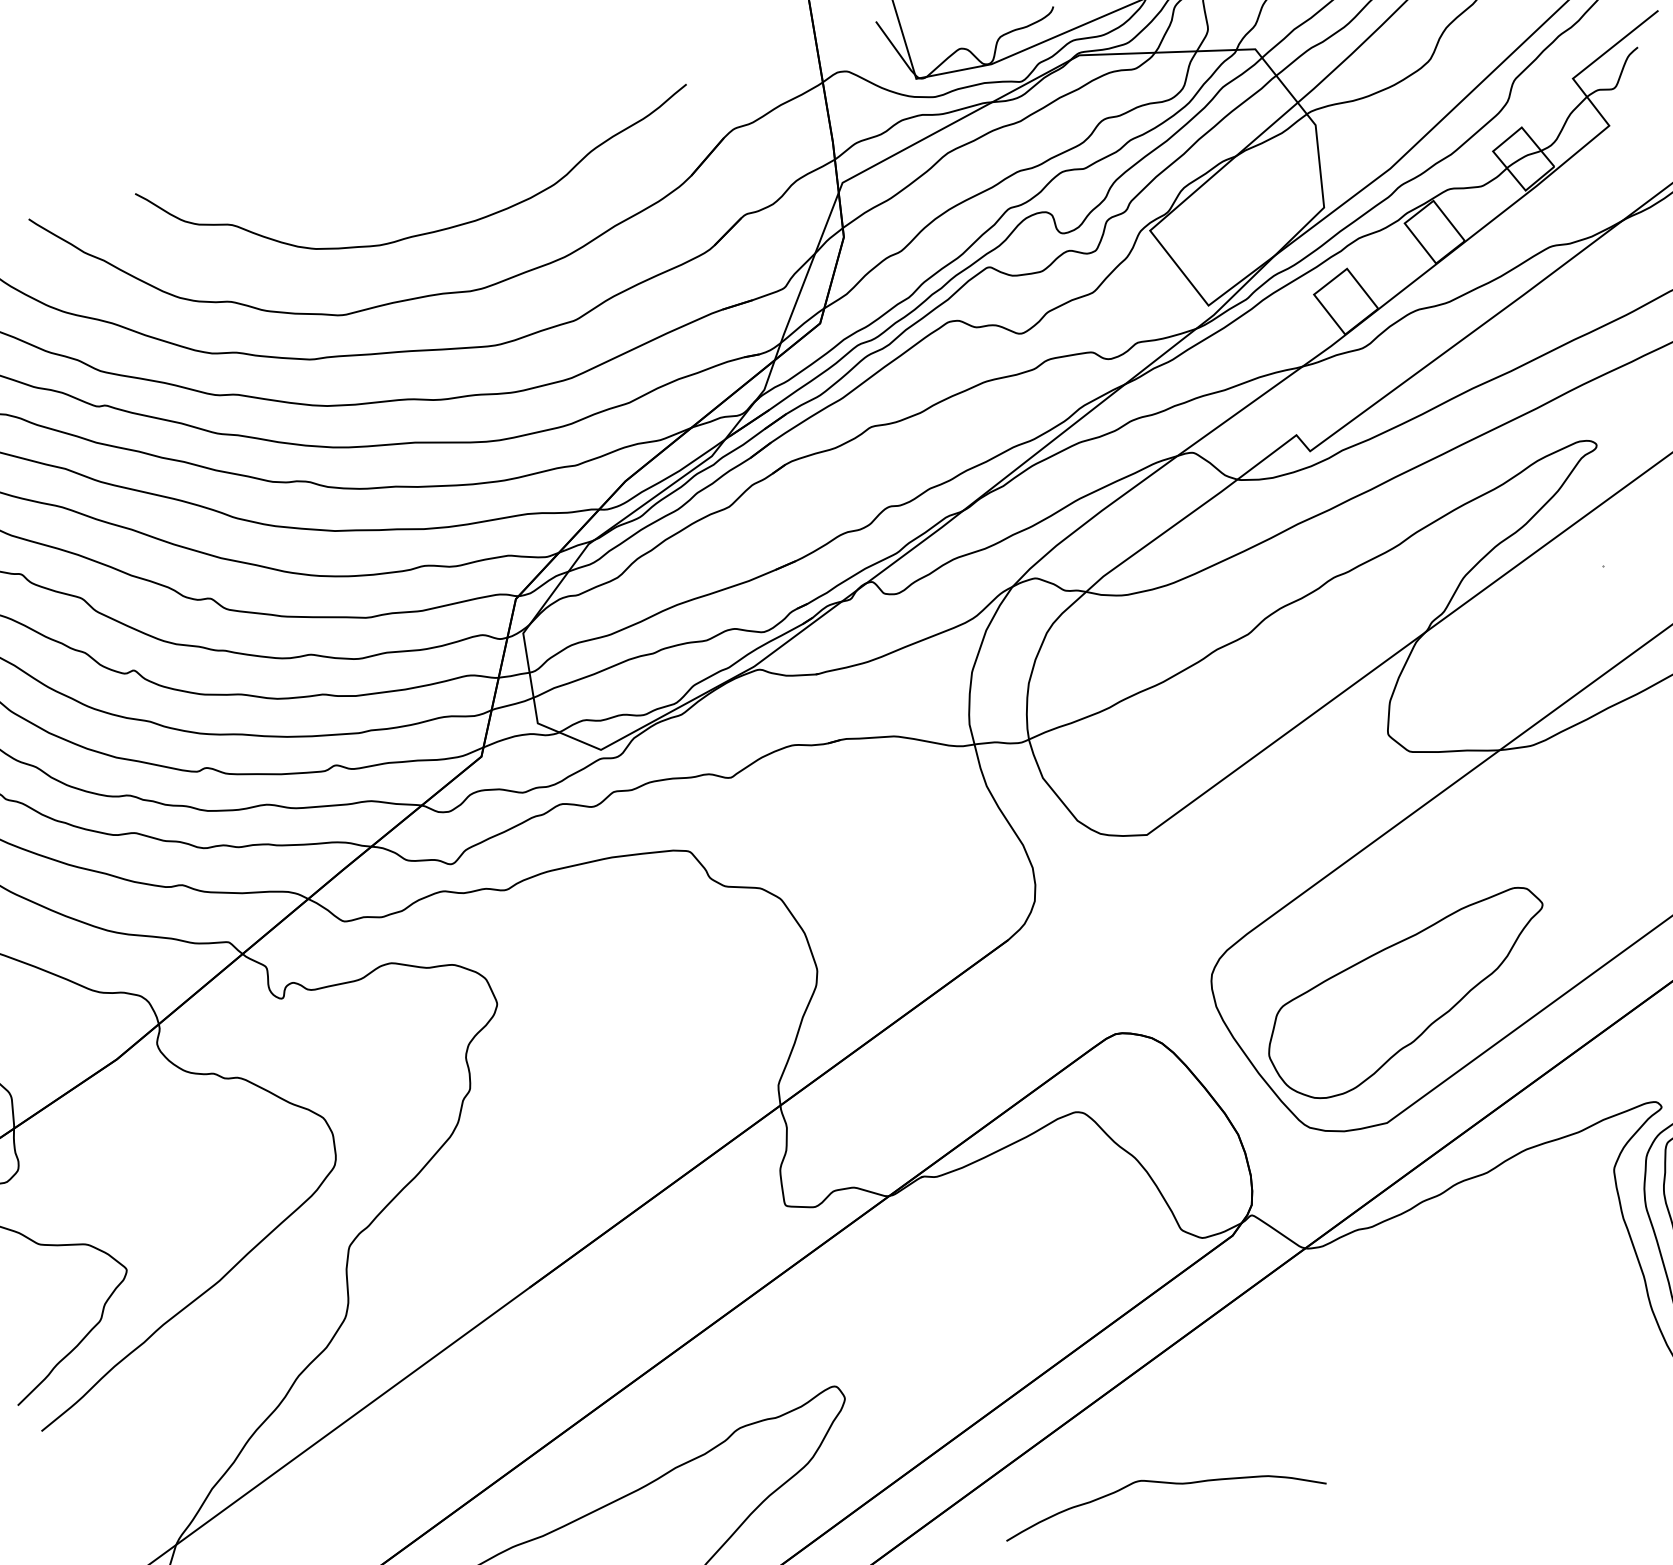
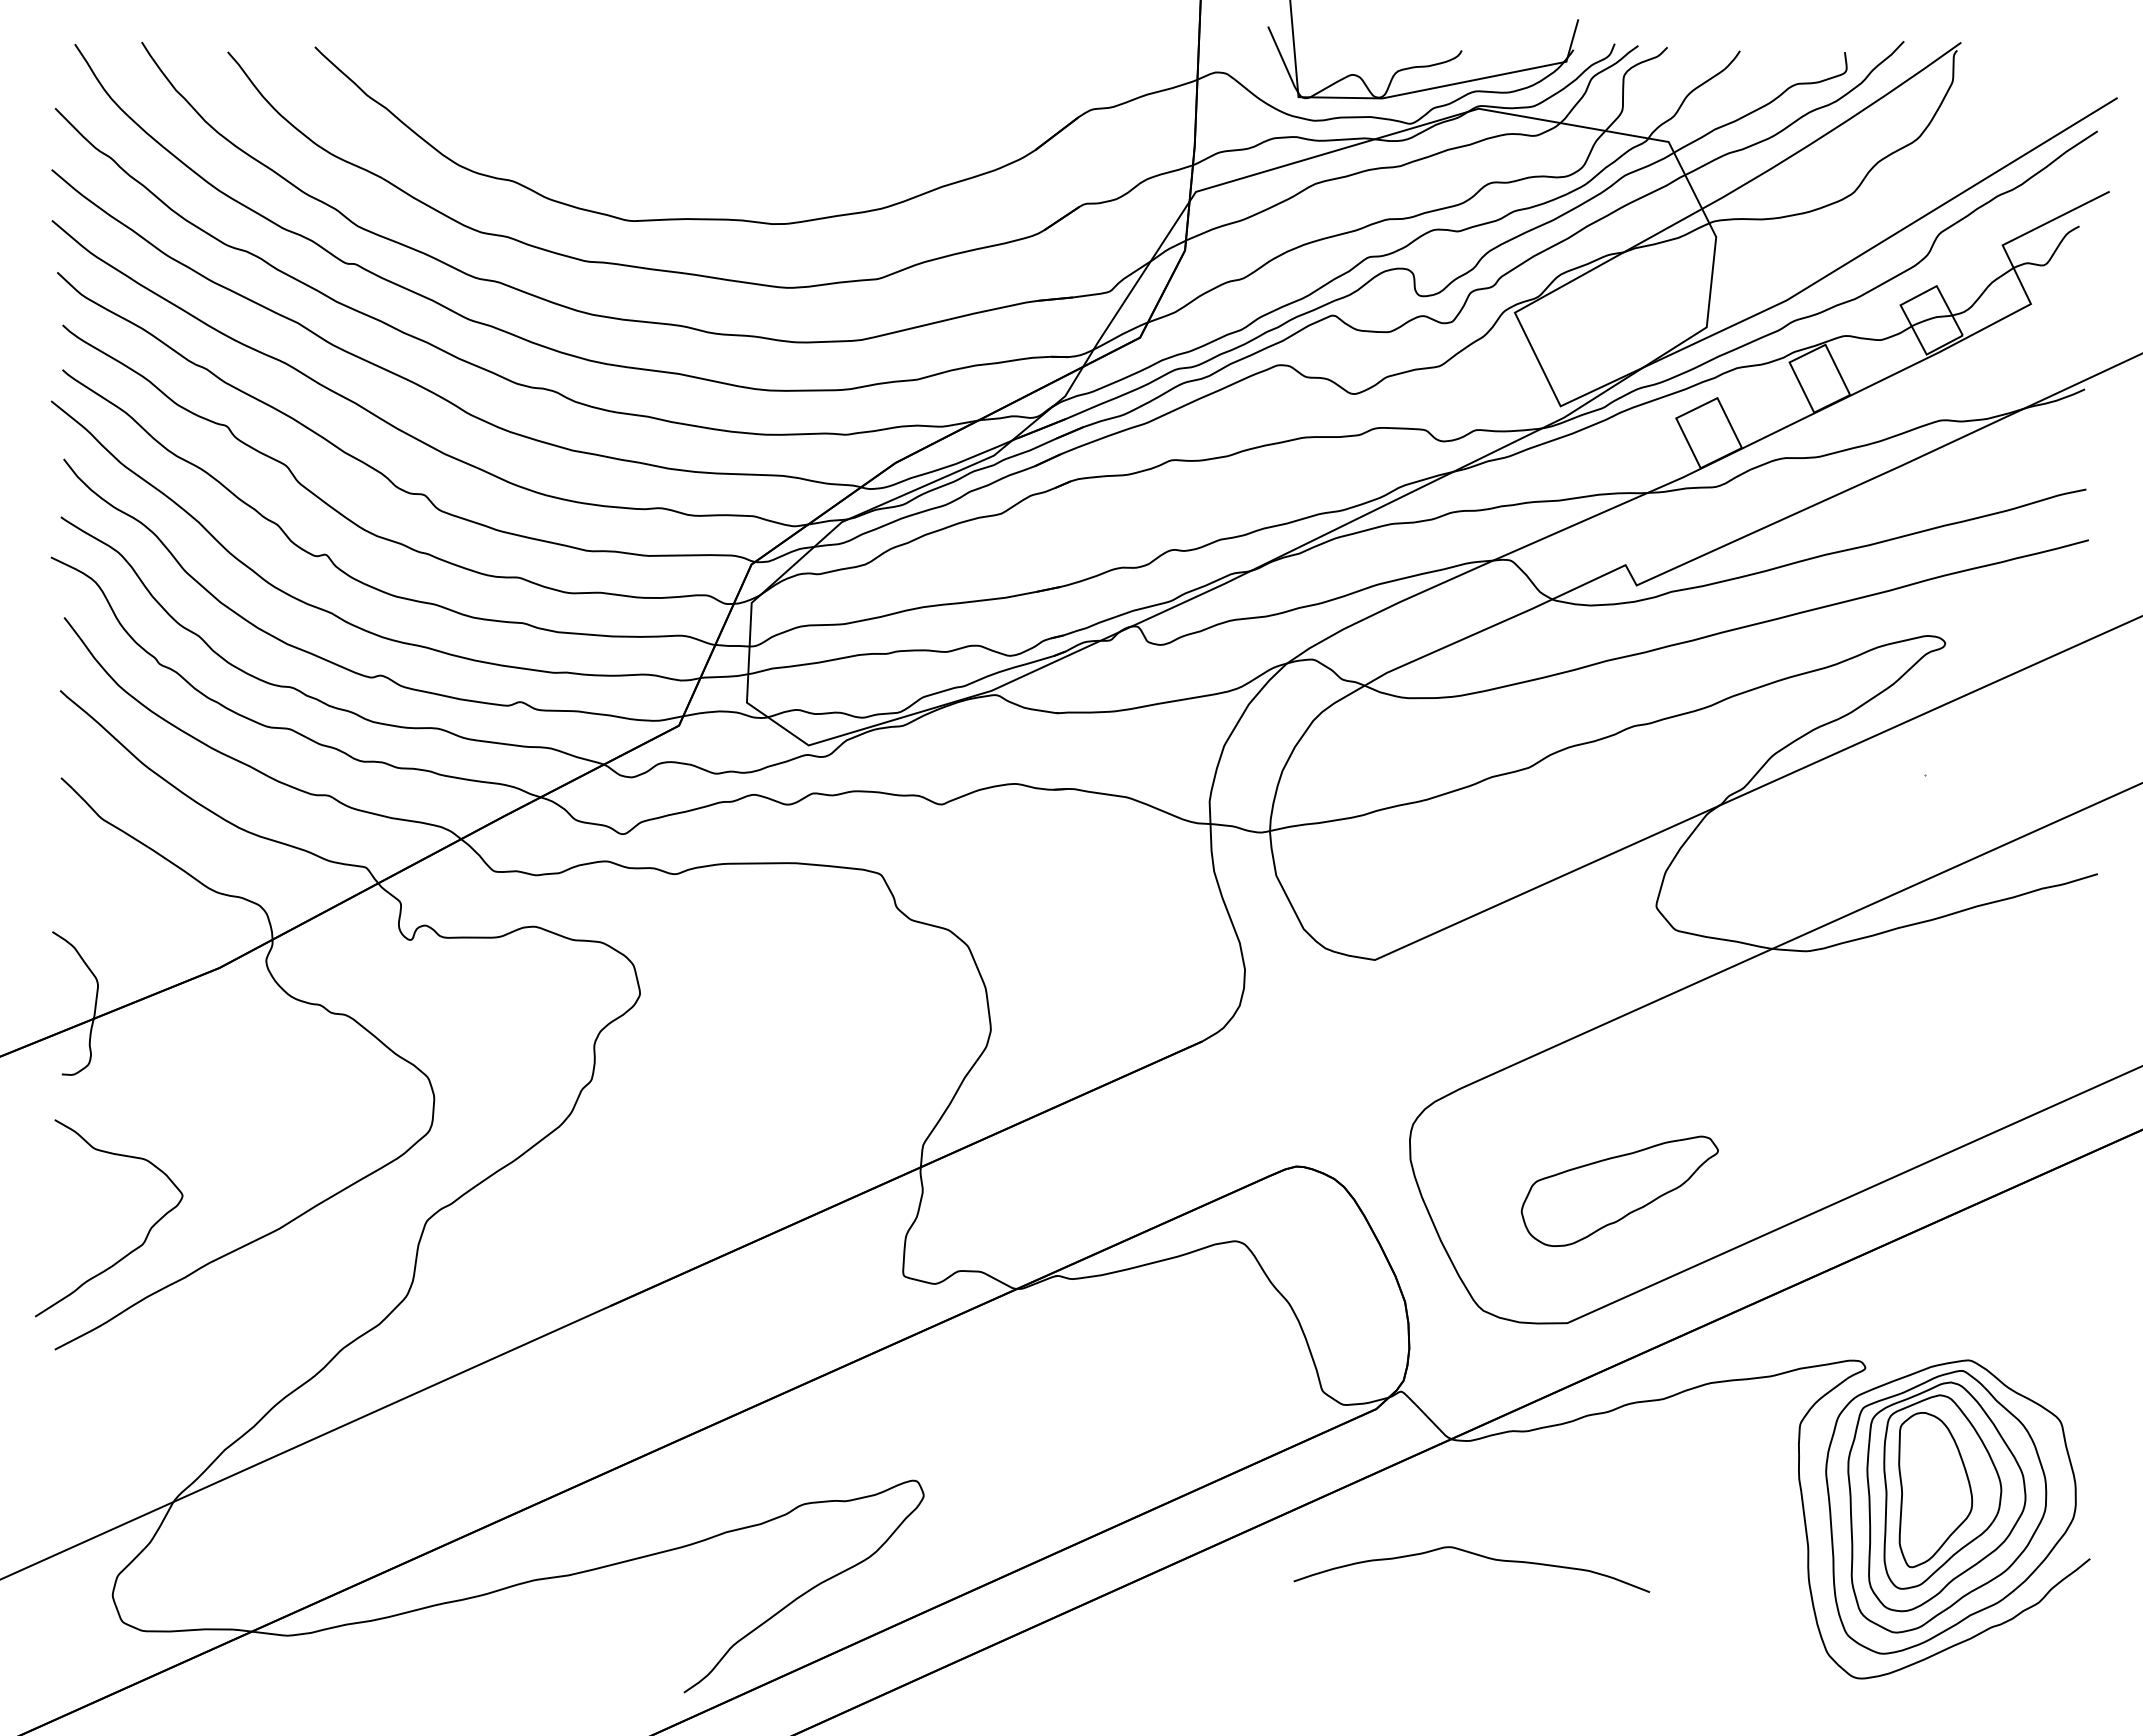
curve: (430, 232) -> (742, 151), removed
part: (1408, 995) -> (1619, 1191), size x0.6
curve: (1163, 1483) -> (1475, 1555), moved

